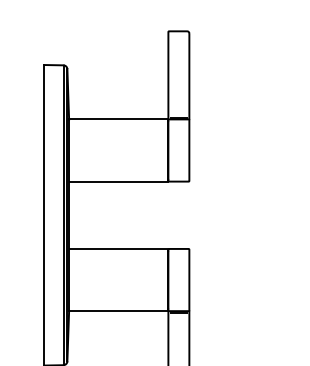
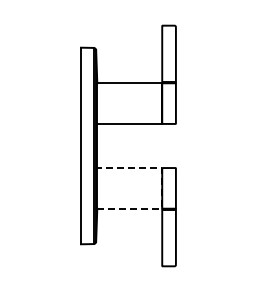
line: (167, 278) -> (161, 187), solid -> dashed

